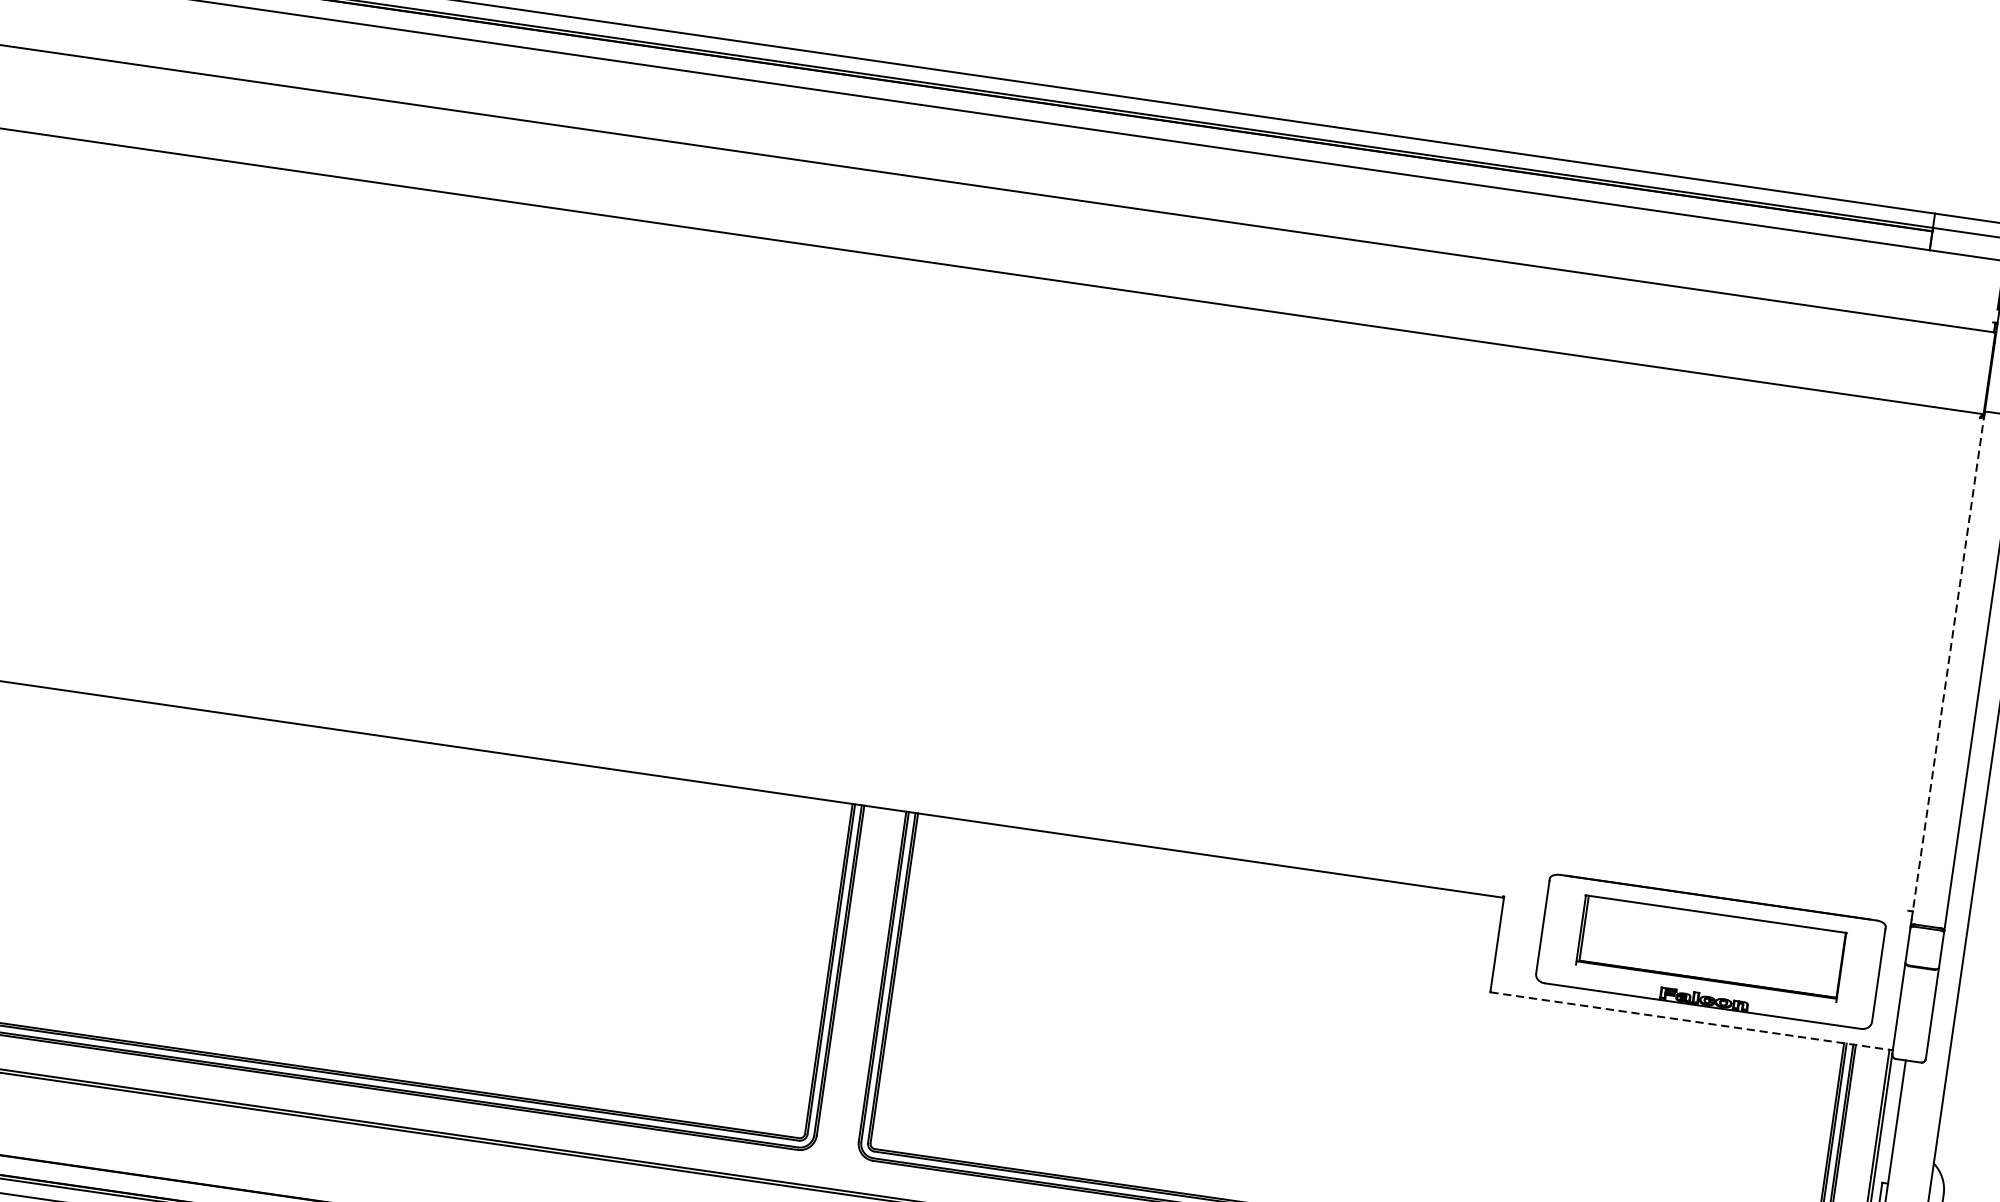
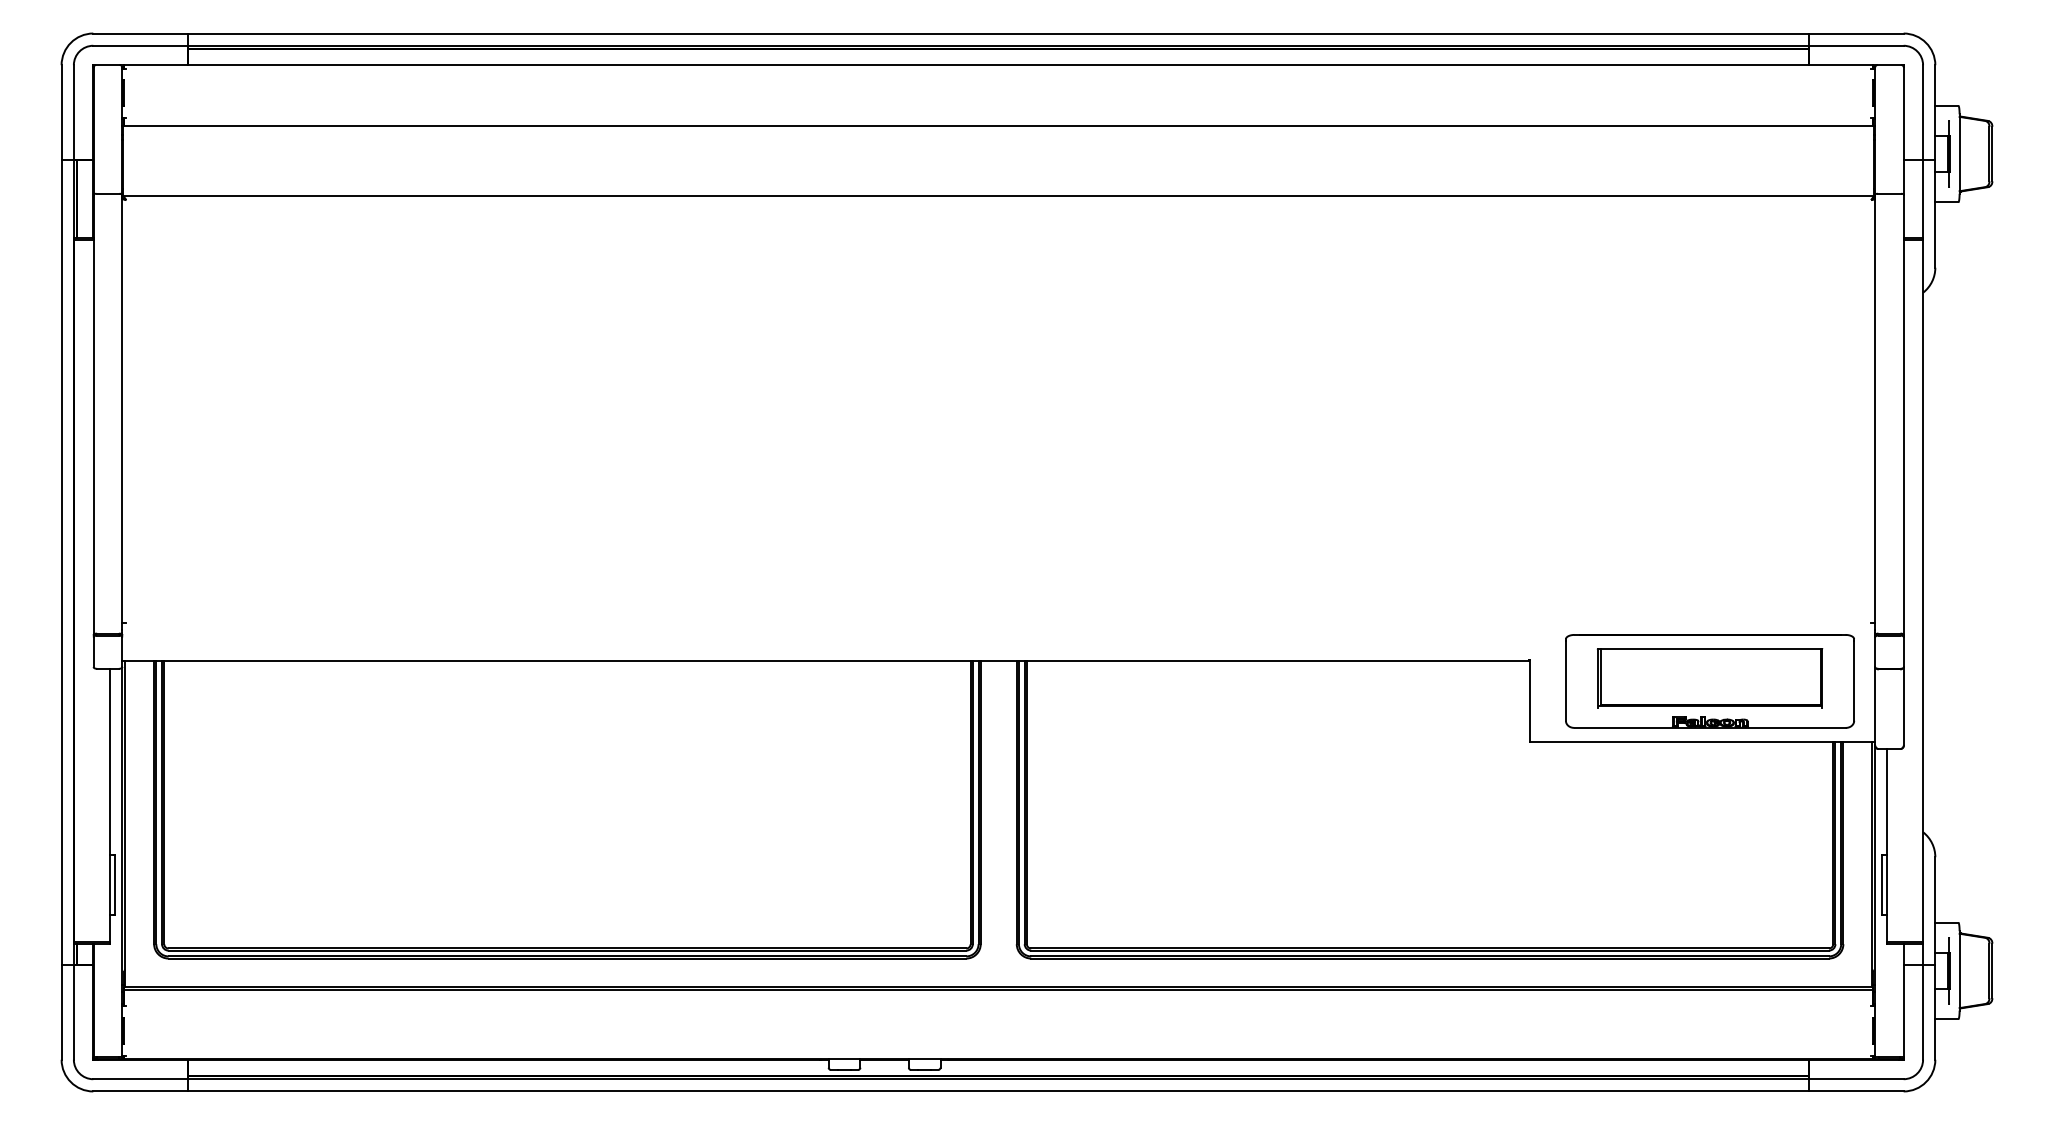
line: (1949, 662) -> (1875, 409), dashed -> solid
line: (1691, 1021) -> (1702, 742), dashed -> solid

